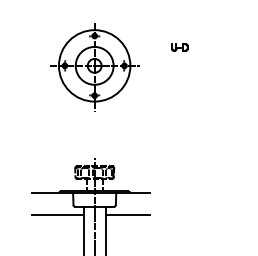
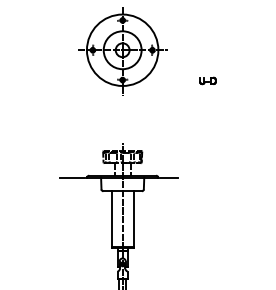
part: (179, 47) -> (207, 80), moved
line: (57, 215) -> (85, 199), removed
line: (128, 215) -> (156, 199), removed

